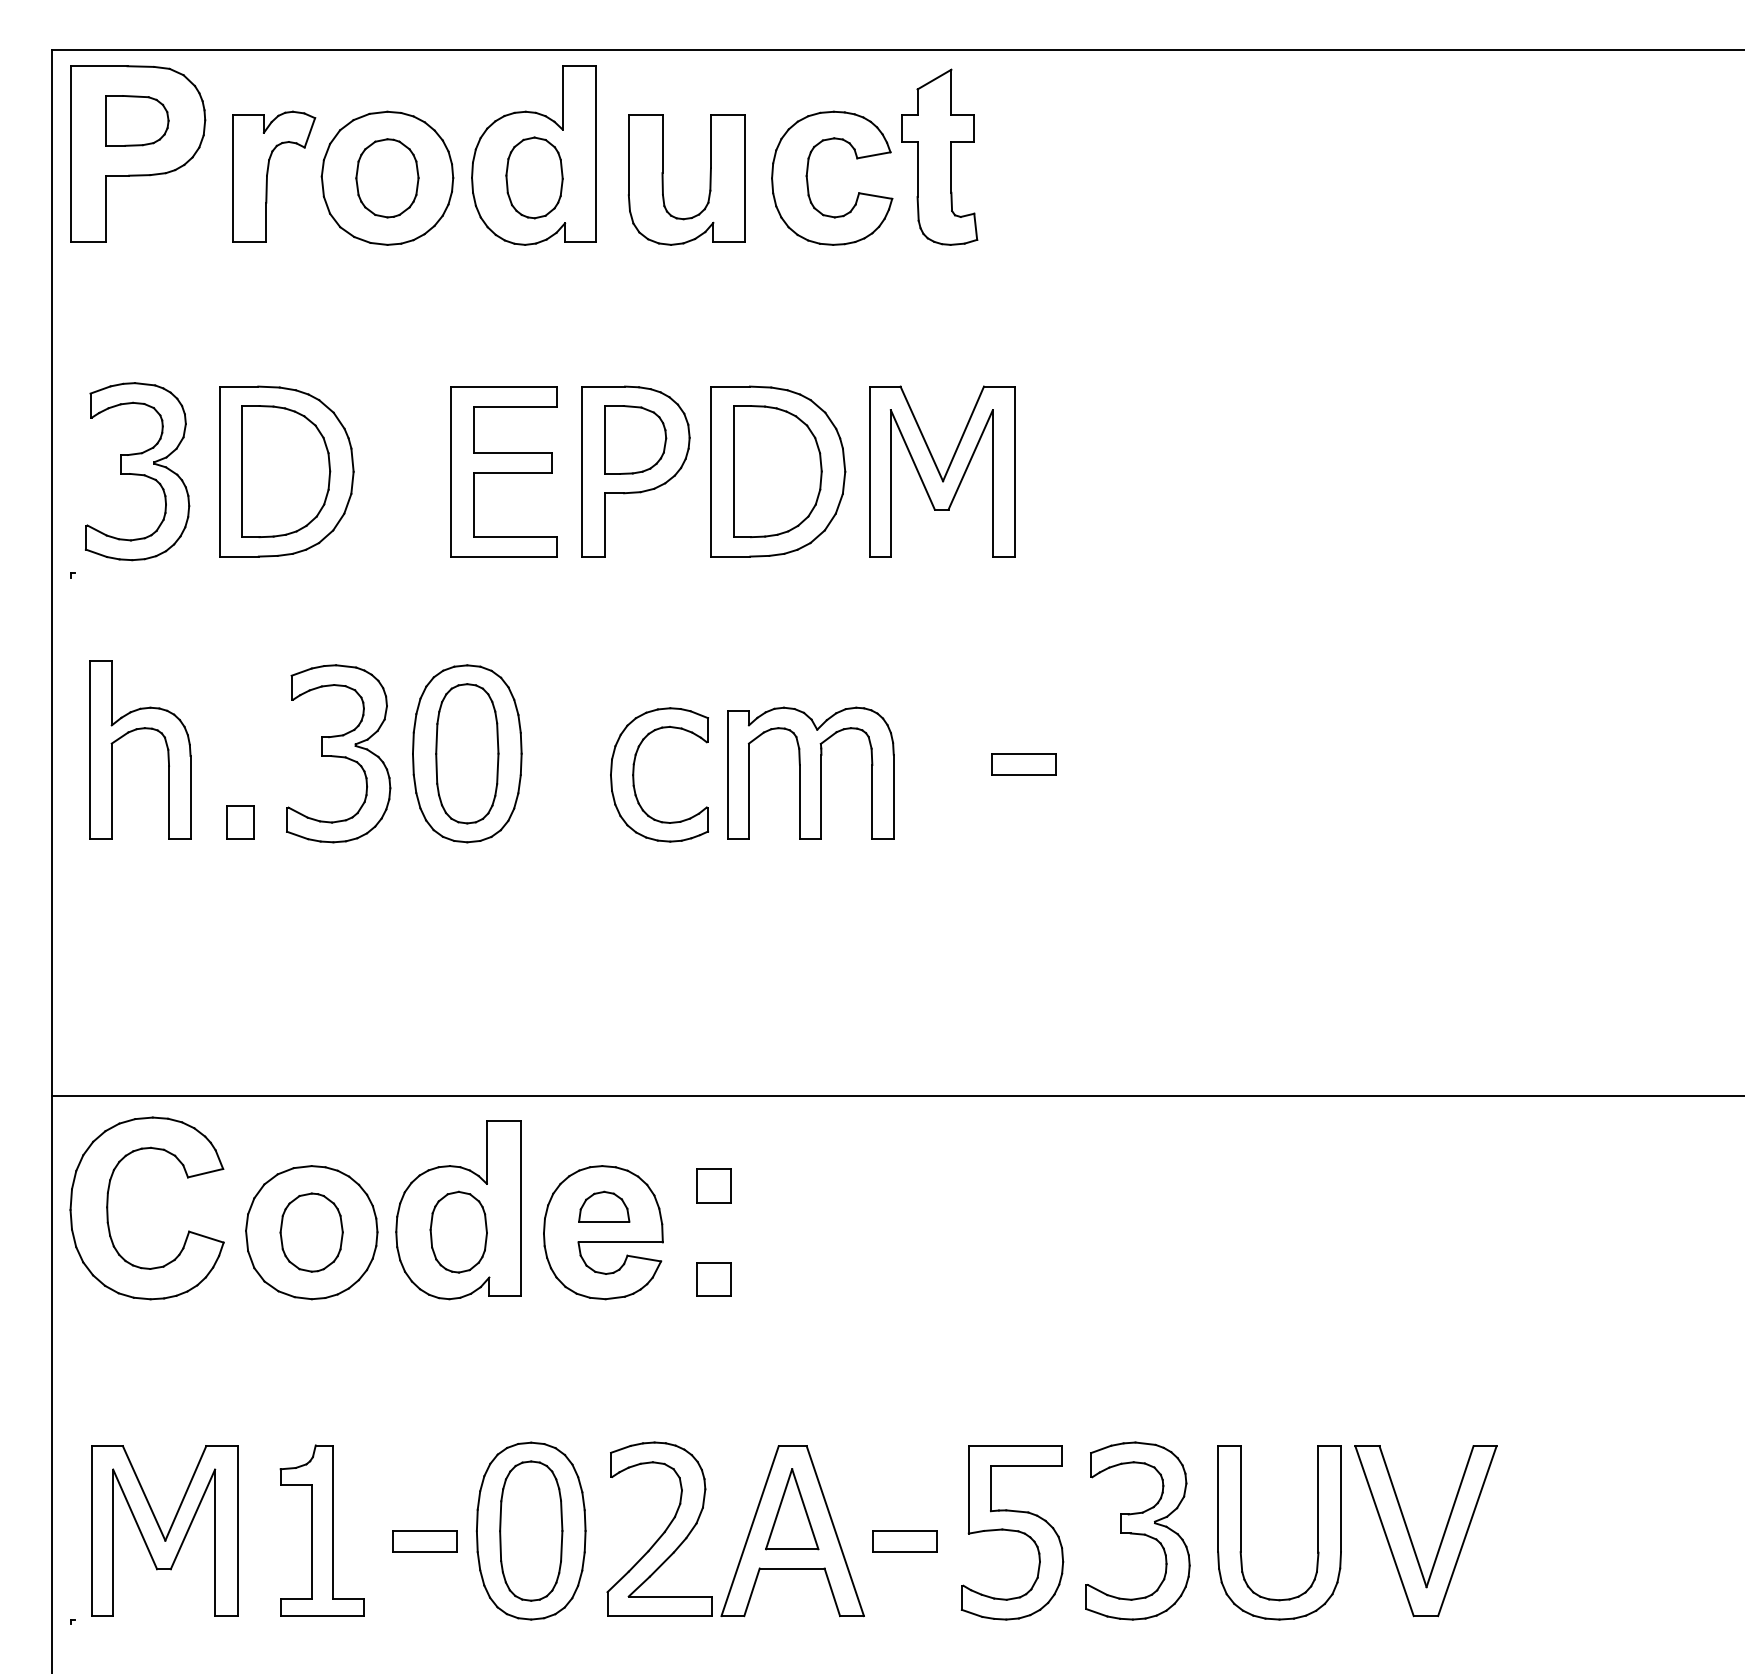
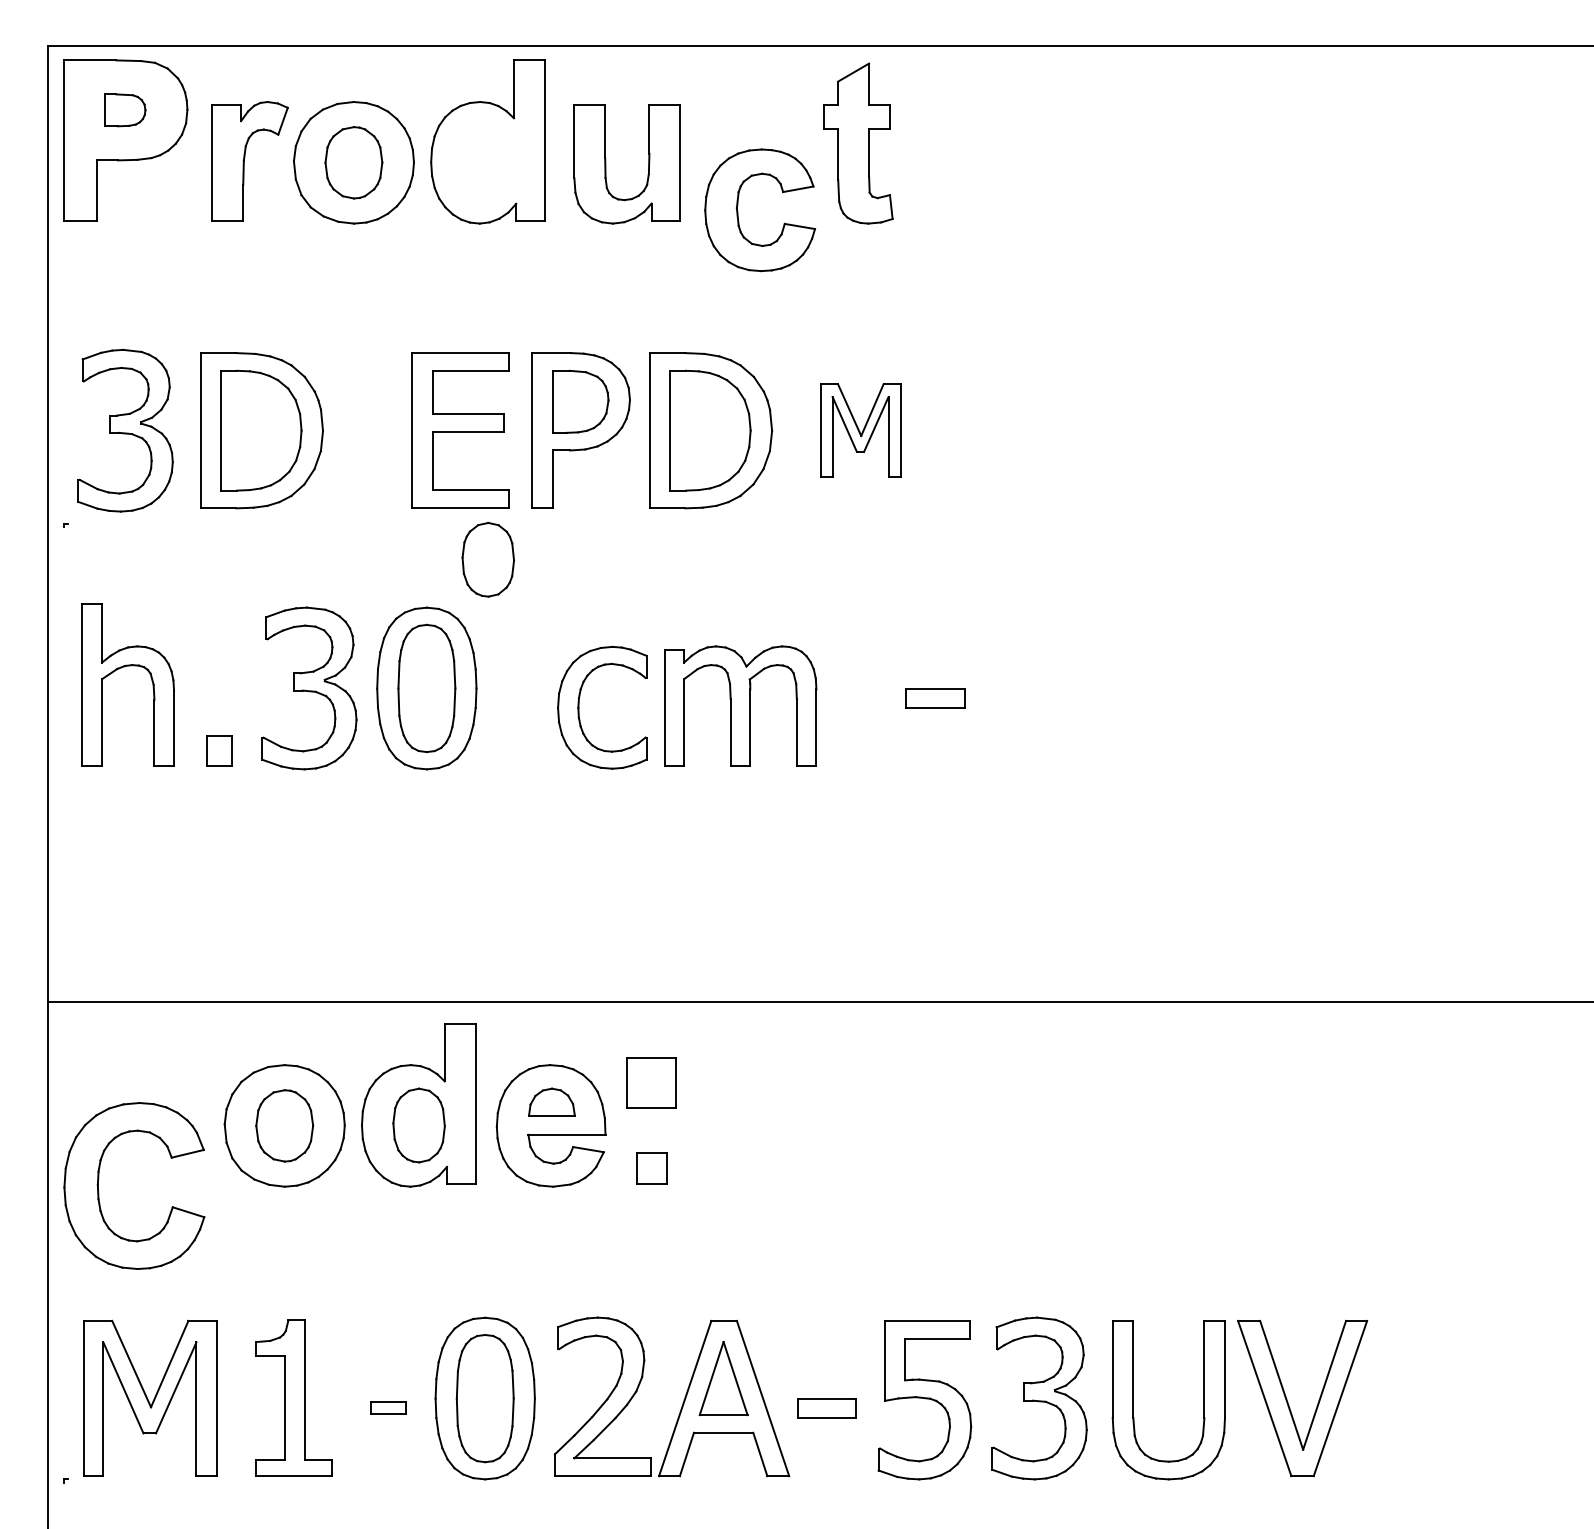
part: (137, 120) -> (125, 109), size x0.7
part: (534, 177) -> (488, 559), moved
part: (808, 180) -> (738, 212), moved
part: (942, 471) -> (860, 430), size x0.6
part: (713, 1185) -> (651, 1082), size x1.6
part: (108, 1208) -> (99, 1186), moved
part: (424, 1541) -> (387, 1408), size x0.6

